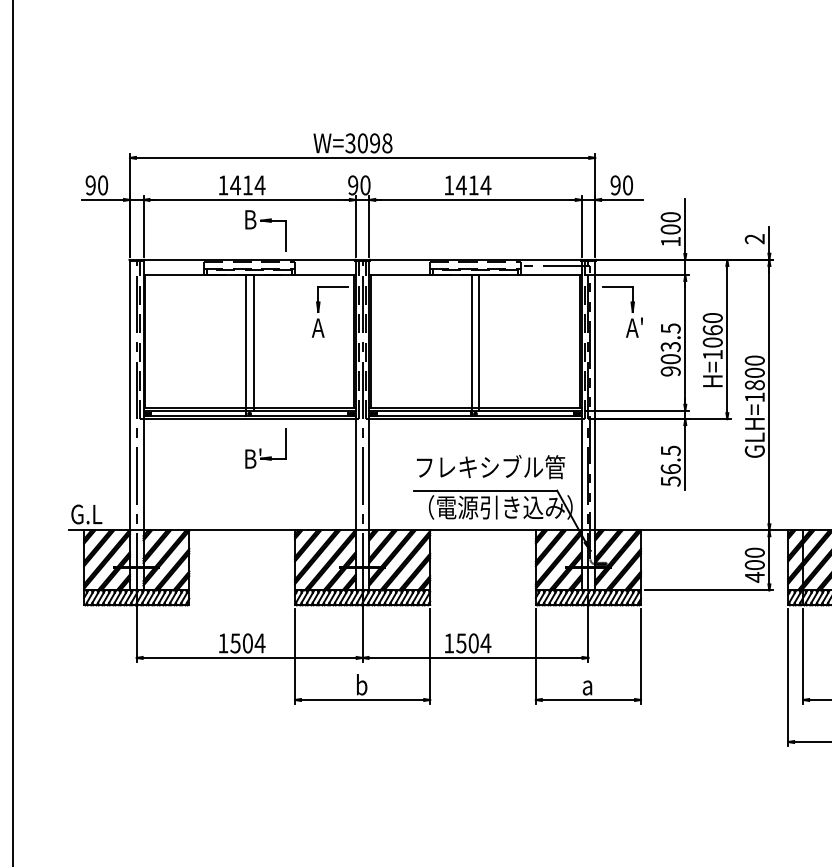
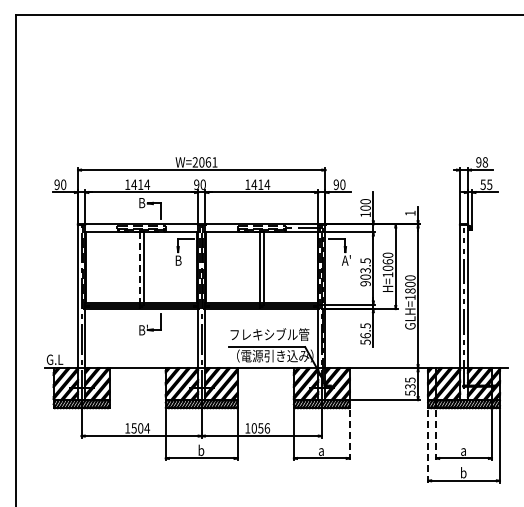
text: (367, 143) -> (204, 162), W=3098 -> W=2061
text: (755, 237) -> (410, 212), 2 -> 1
text: (317, 327) -> (177, 260), A -> B
line: (245, 344) -> (139, 269), solid -> dashed
text: (755, 564) -> (410, 386), 400 -> 535
text: (473, 643) -> (260, 428), 1504 -> 1056
line: (640, 656) -> (349, 435), solid -> dashed
line: (803, 656) -> (436, 435), solid -> dashed
line: (788, 677) -> (428, 446), solid -> dashed

